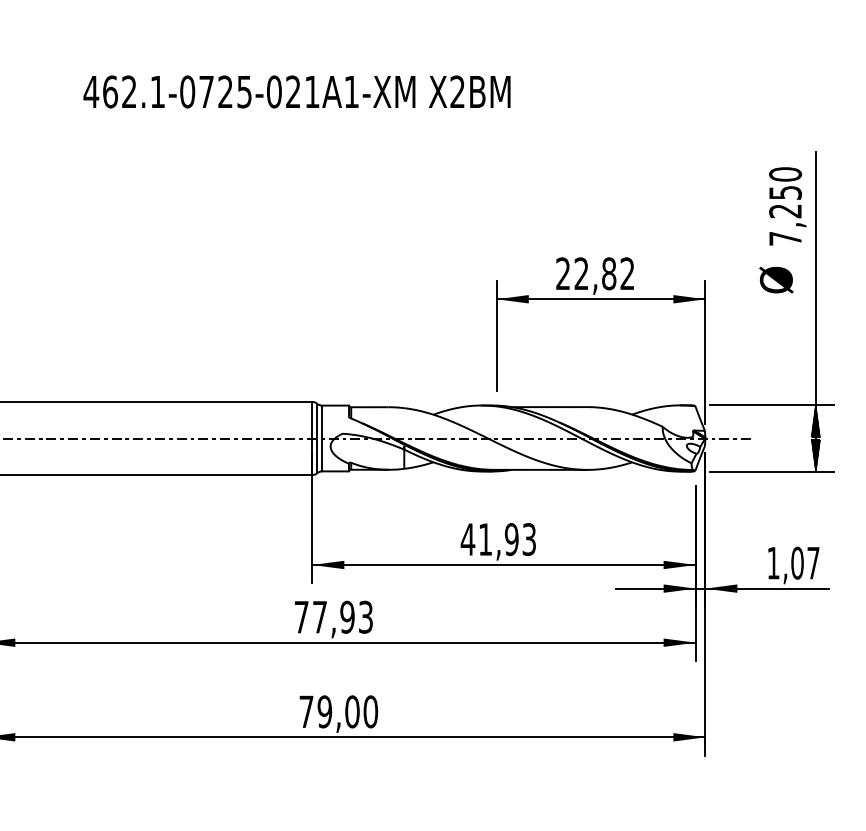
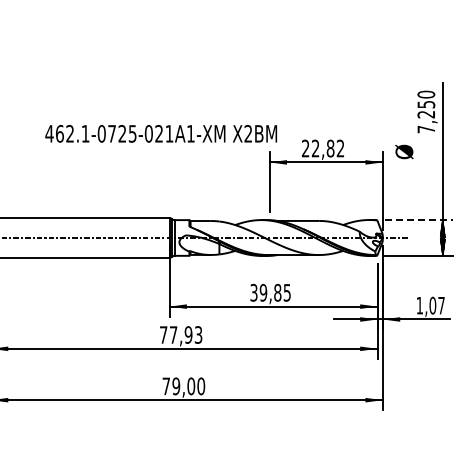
text: (295, 91) -> (160, 133), moved
text: (776, 279) -> (404, 151), moved
line: (772, 406) -> (419, 220), solid -> dashed
text: (498, 538) -> (270, 292), 41,93 -> 39,85

